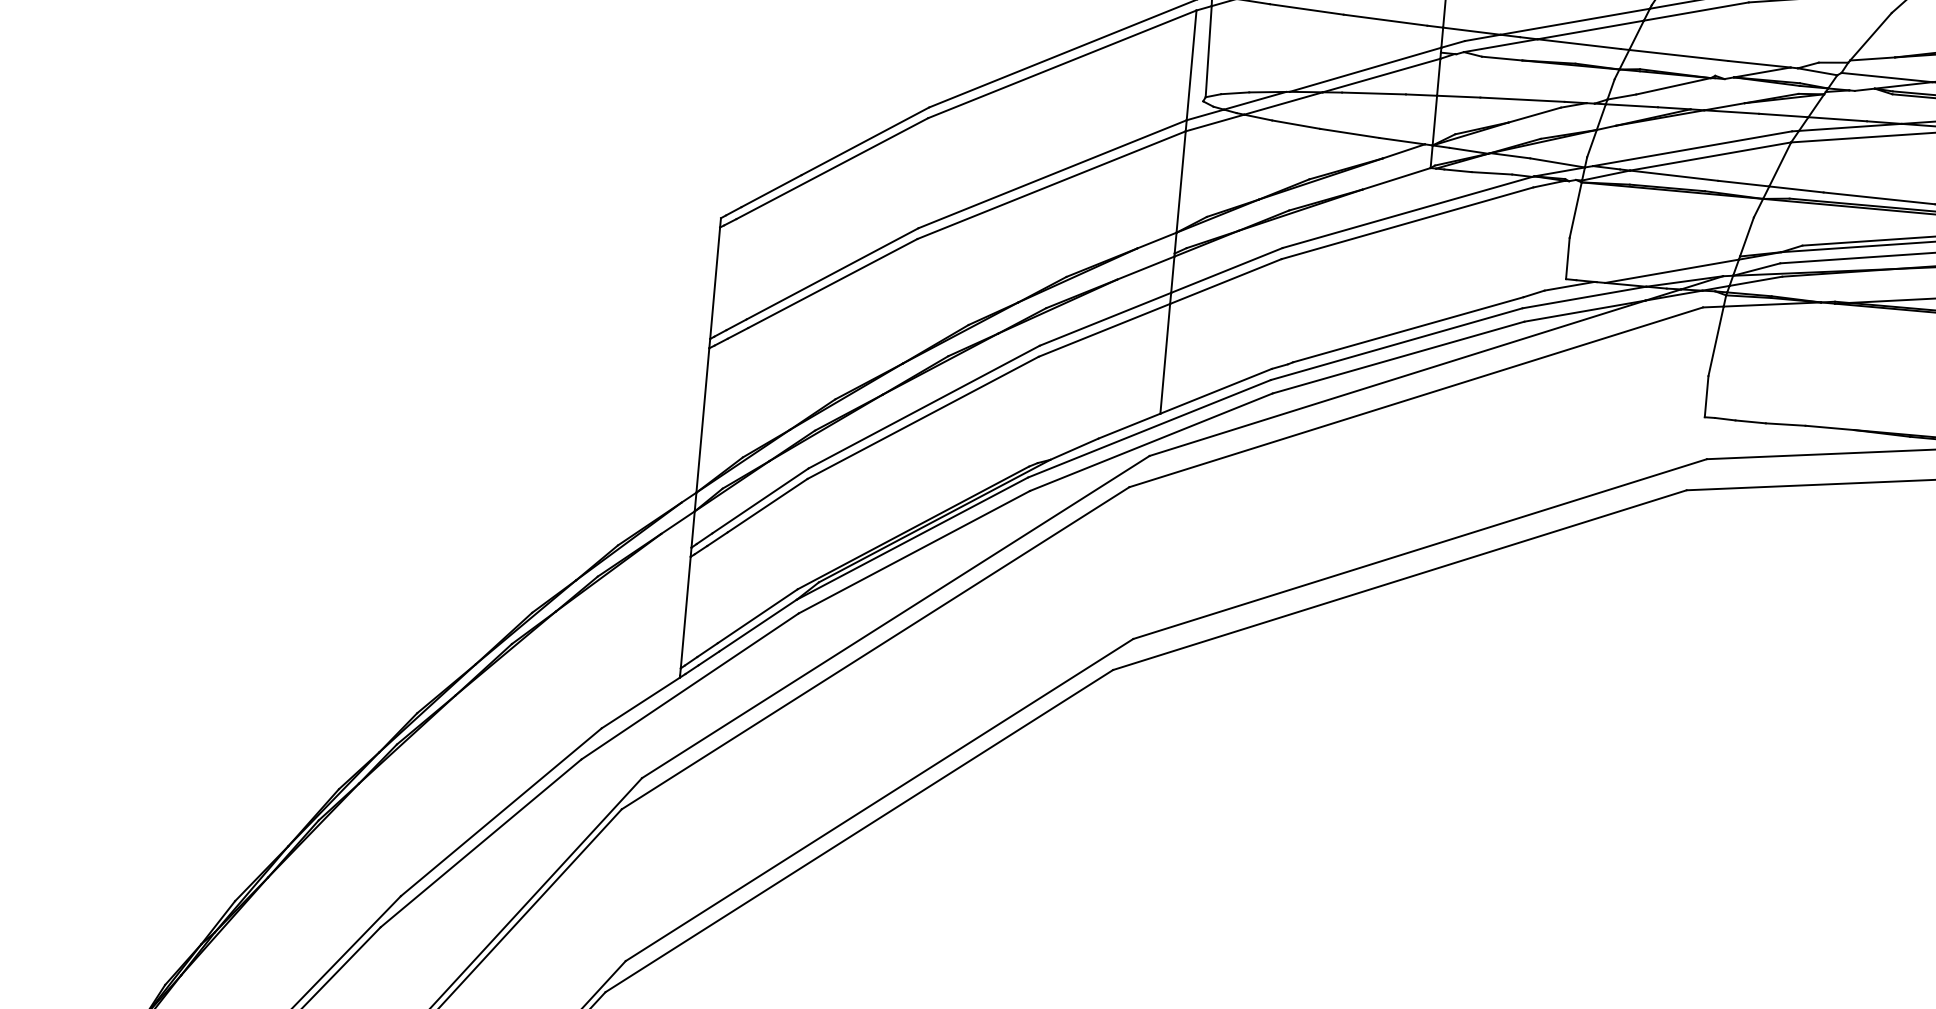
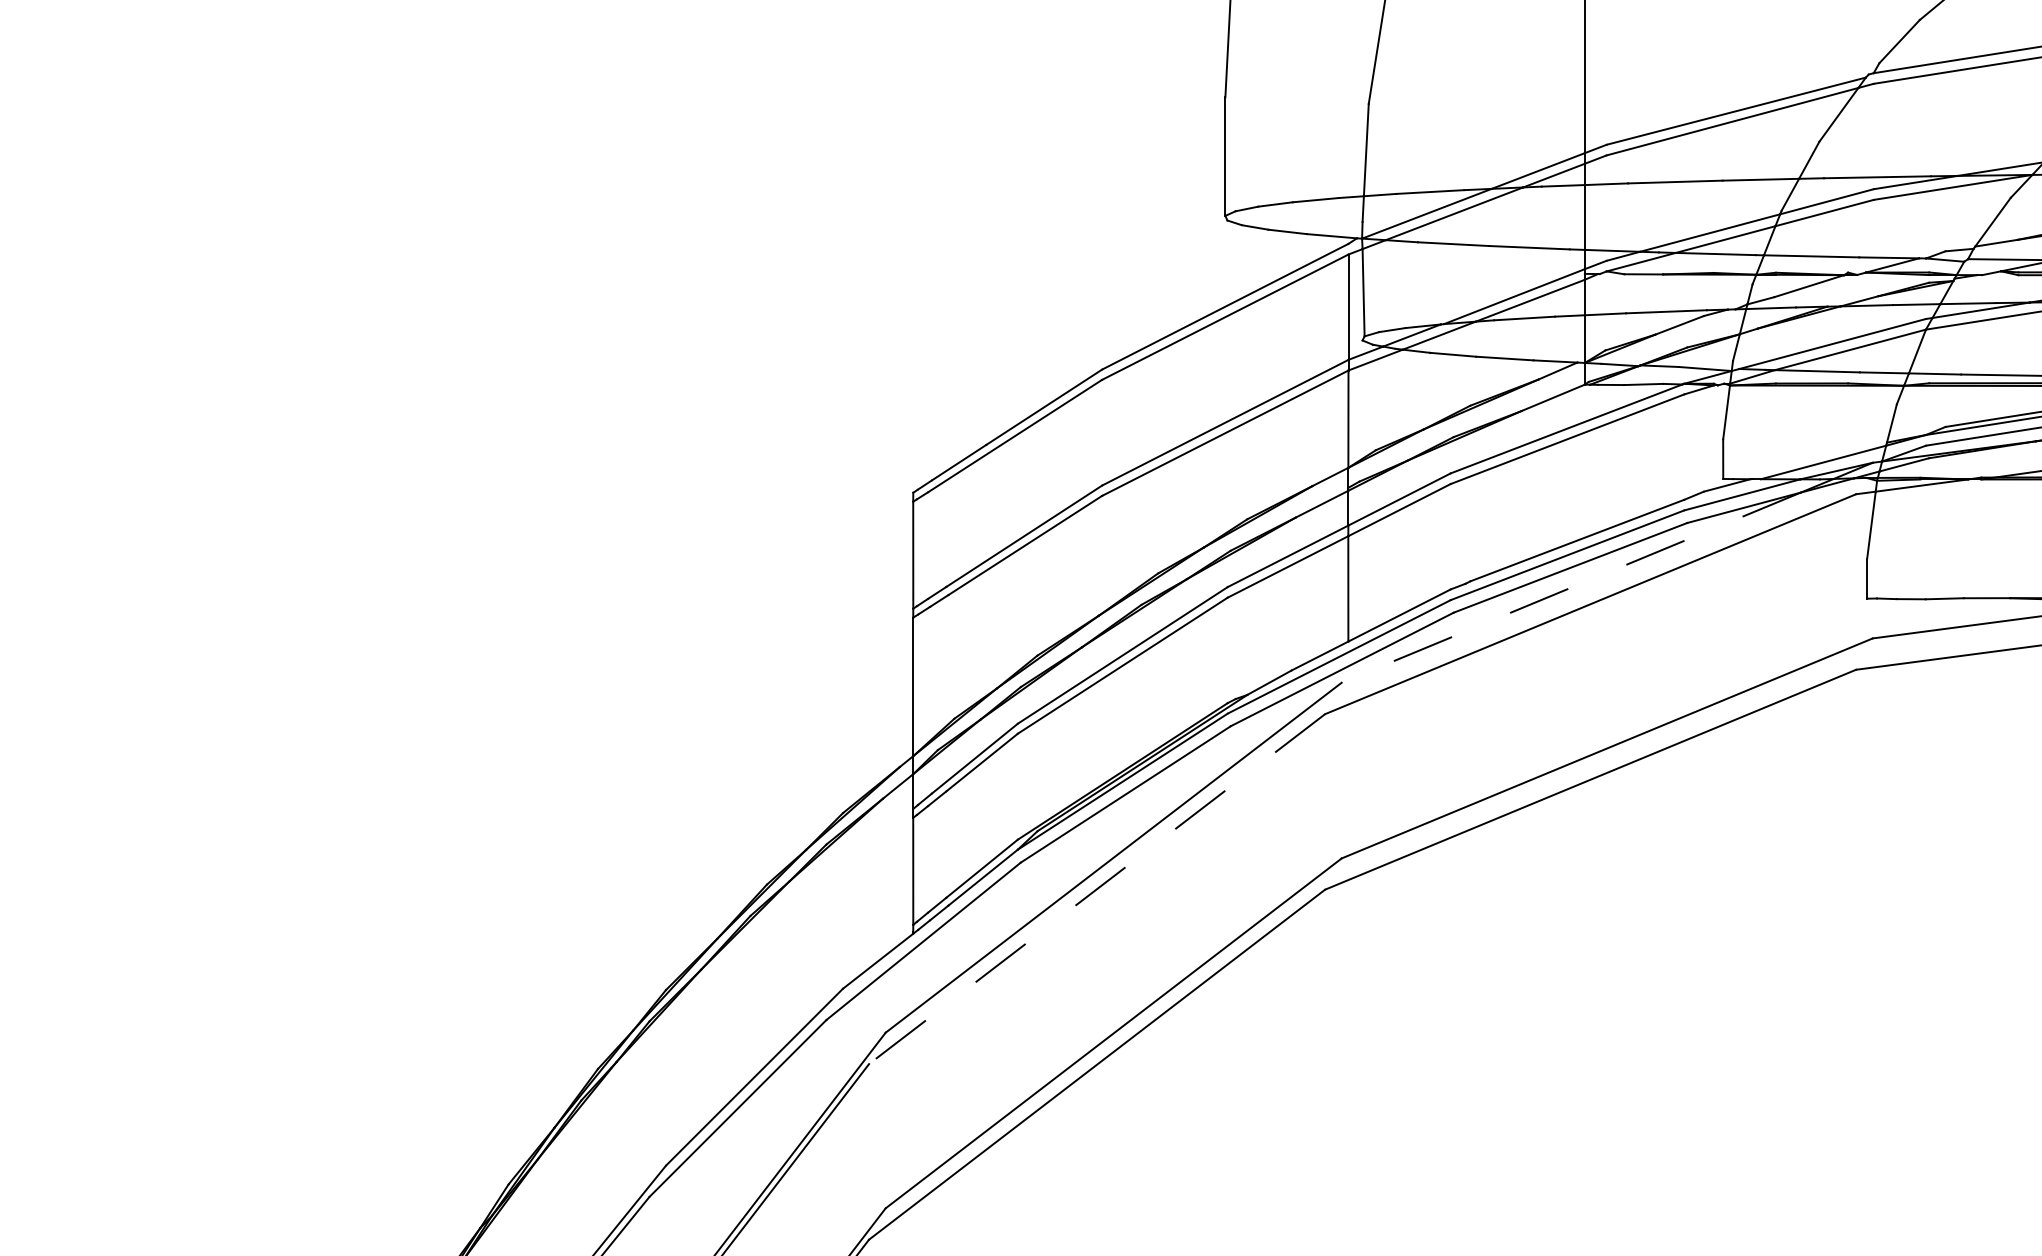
line: (1396, 378) -> (1570, 587), solid -> dashed
line: (874, 648) -> (1096, 889), solid -> dashed

